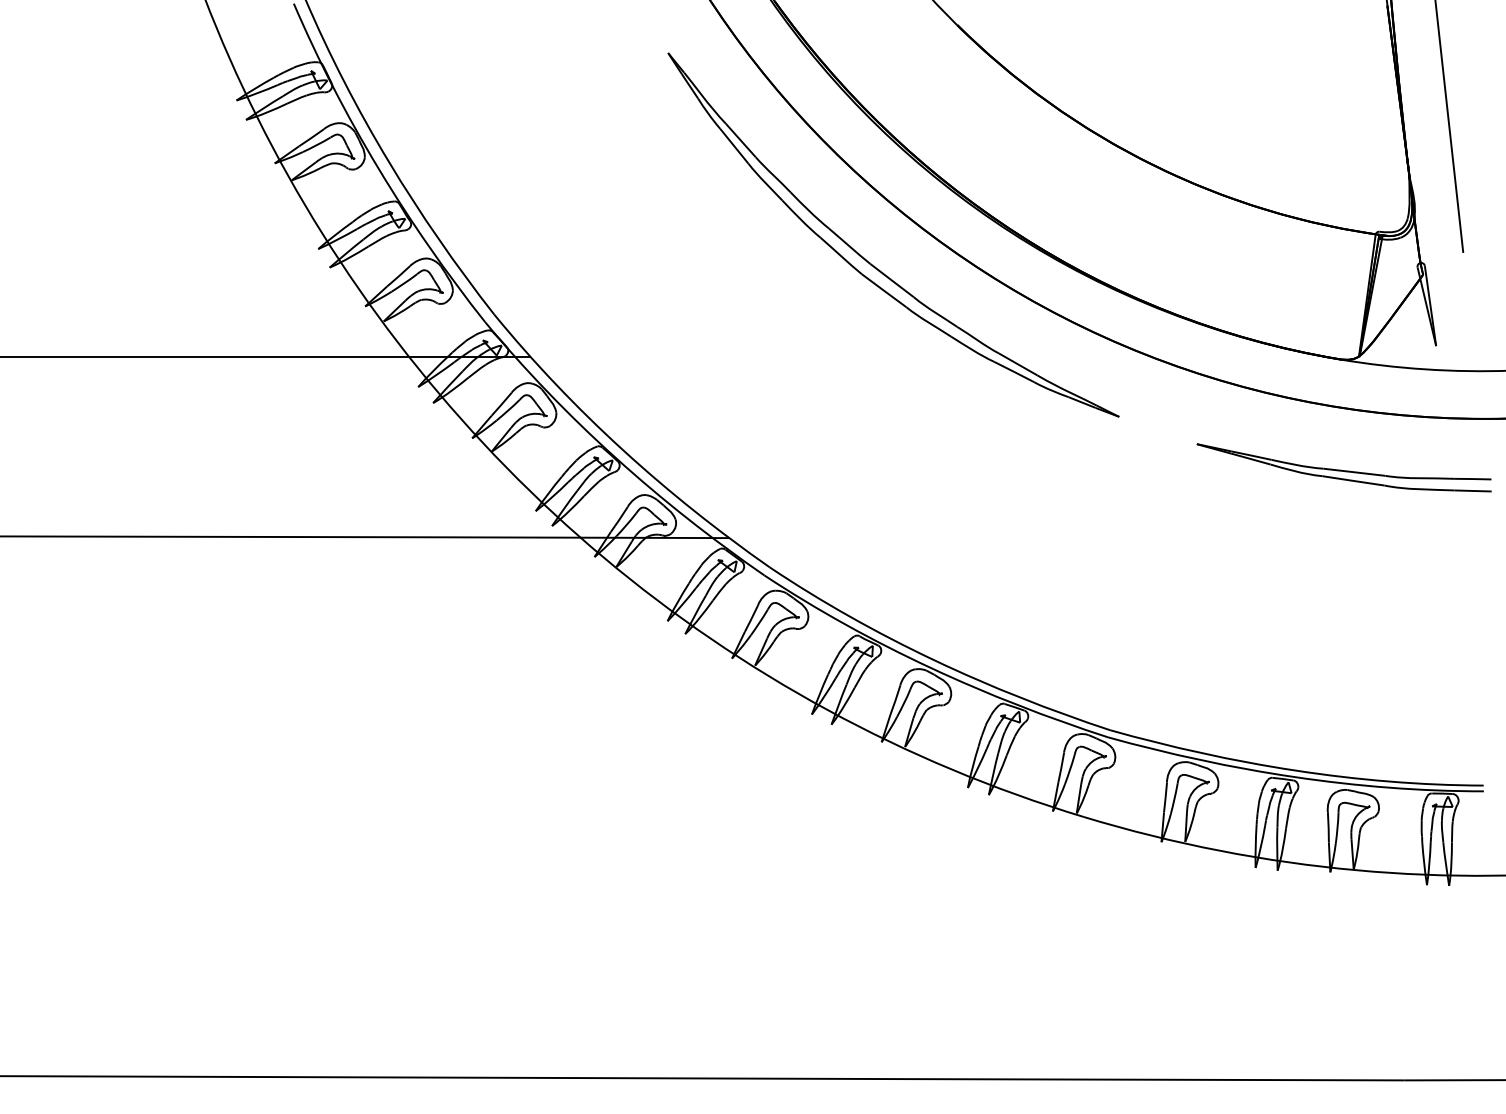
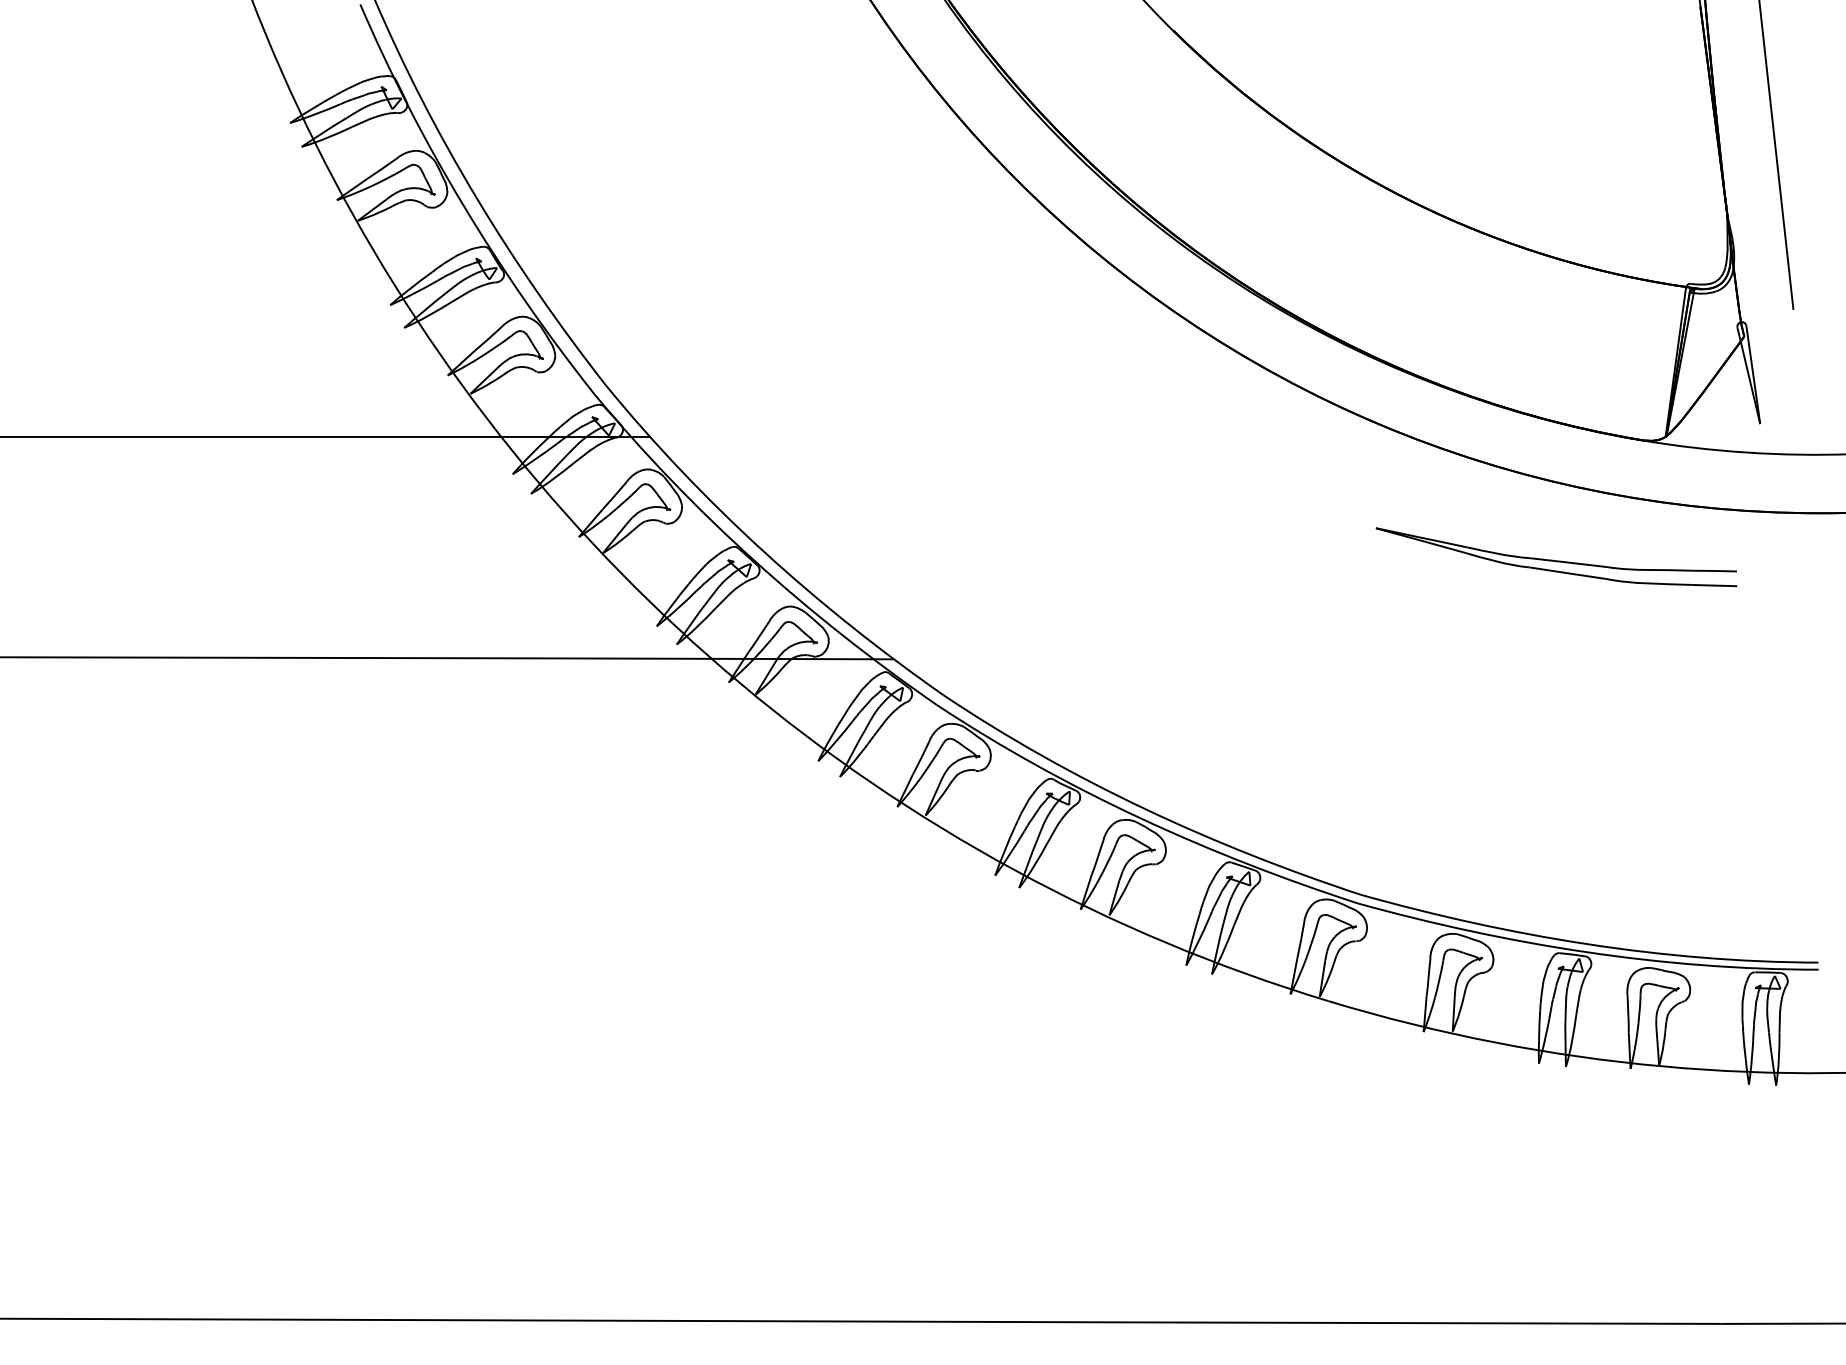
part: (870, 262) -> (1066, 321), removed
part: (1344, 468) -> (1556, 557), moved

